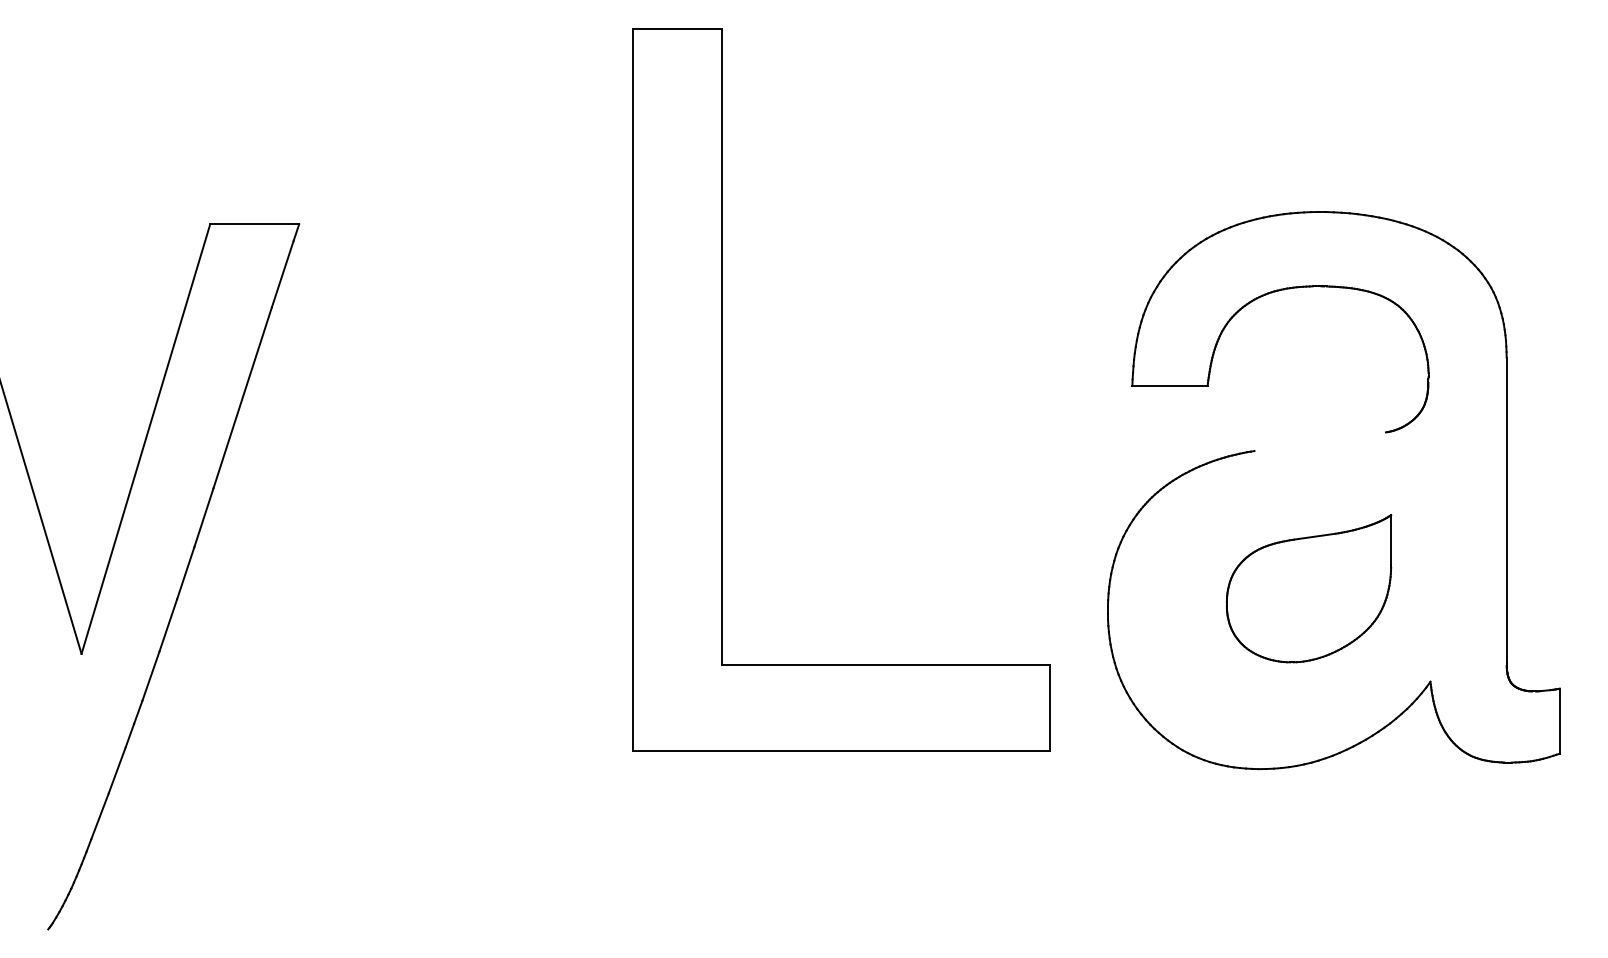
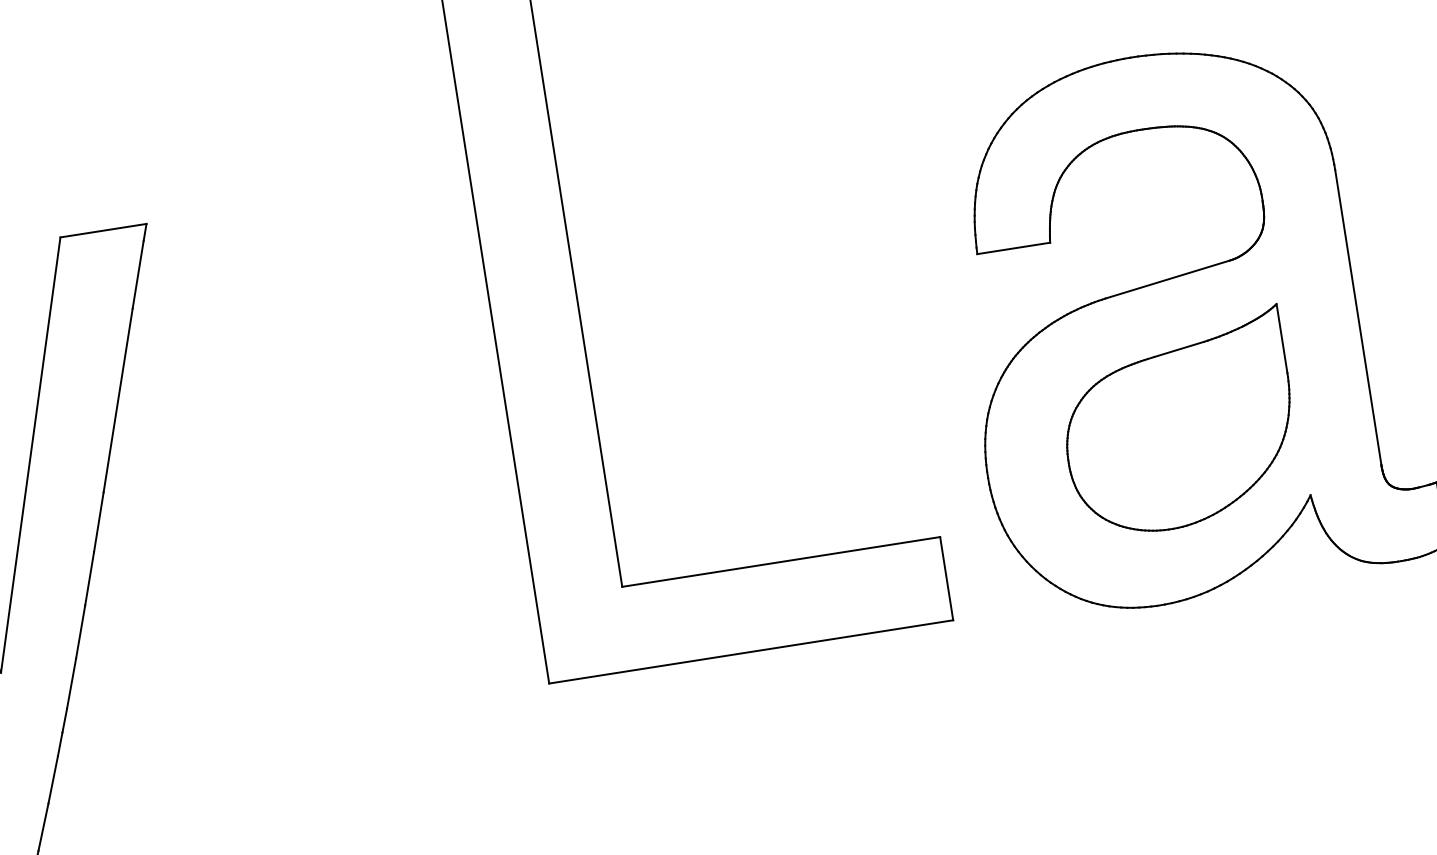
line: (1319, 441) -> (1166, 279), added
part: (1308, 588) -> (1178, 423), size x1.43

